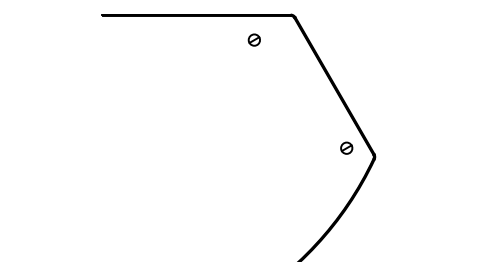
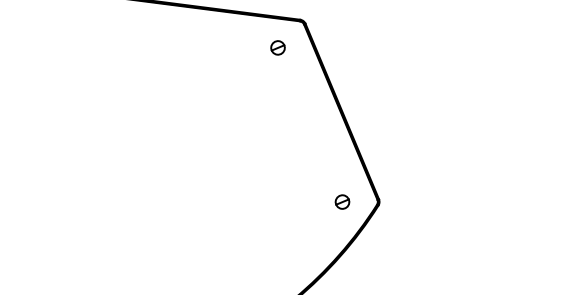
part: (253, 39) -> (277, 47), moved
part: (346, 147) -> (342, 201), moved

